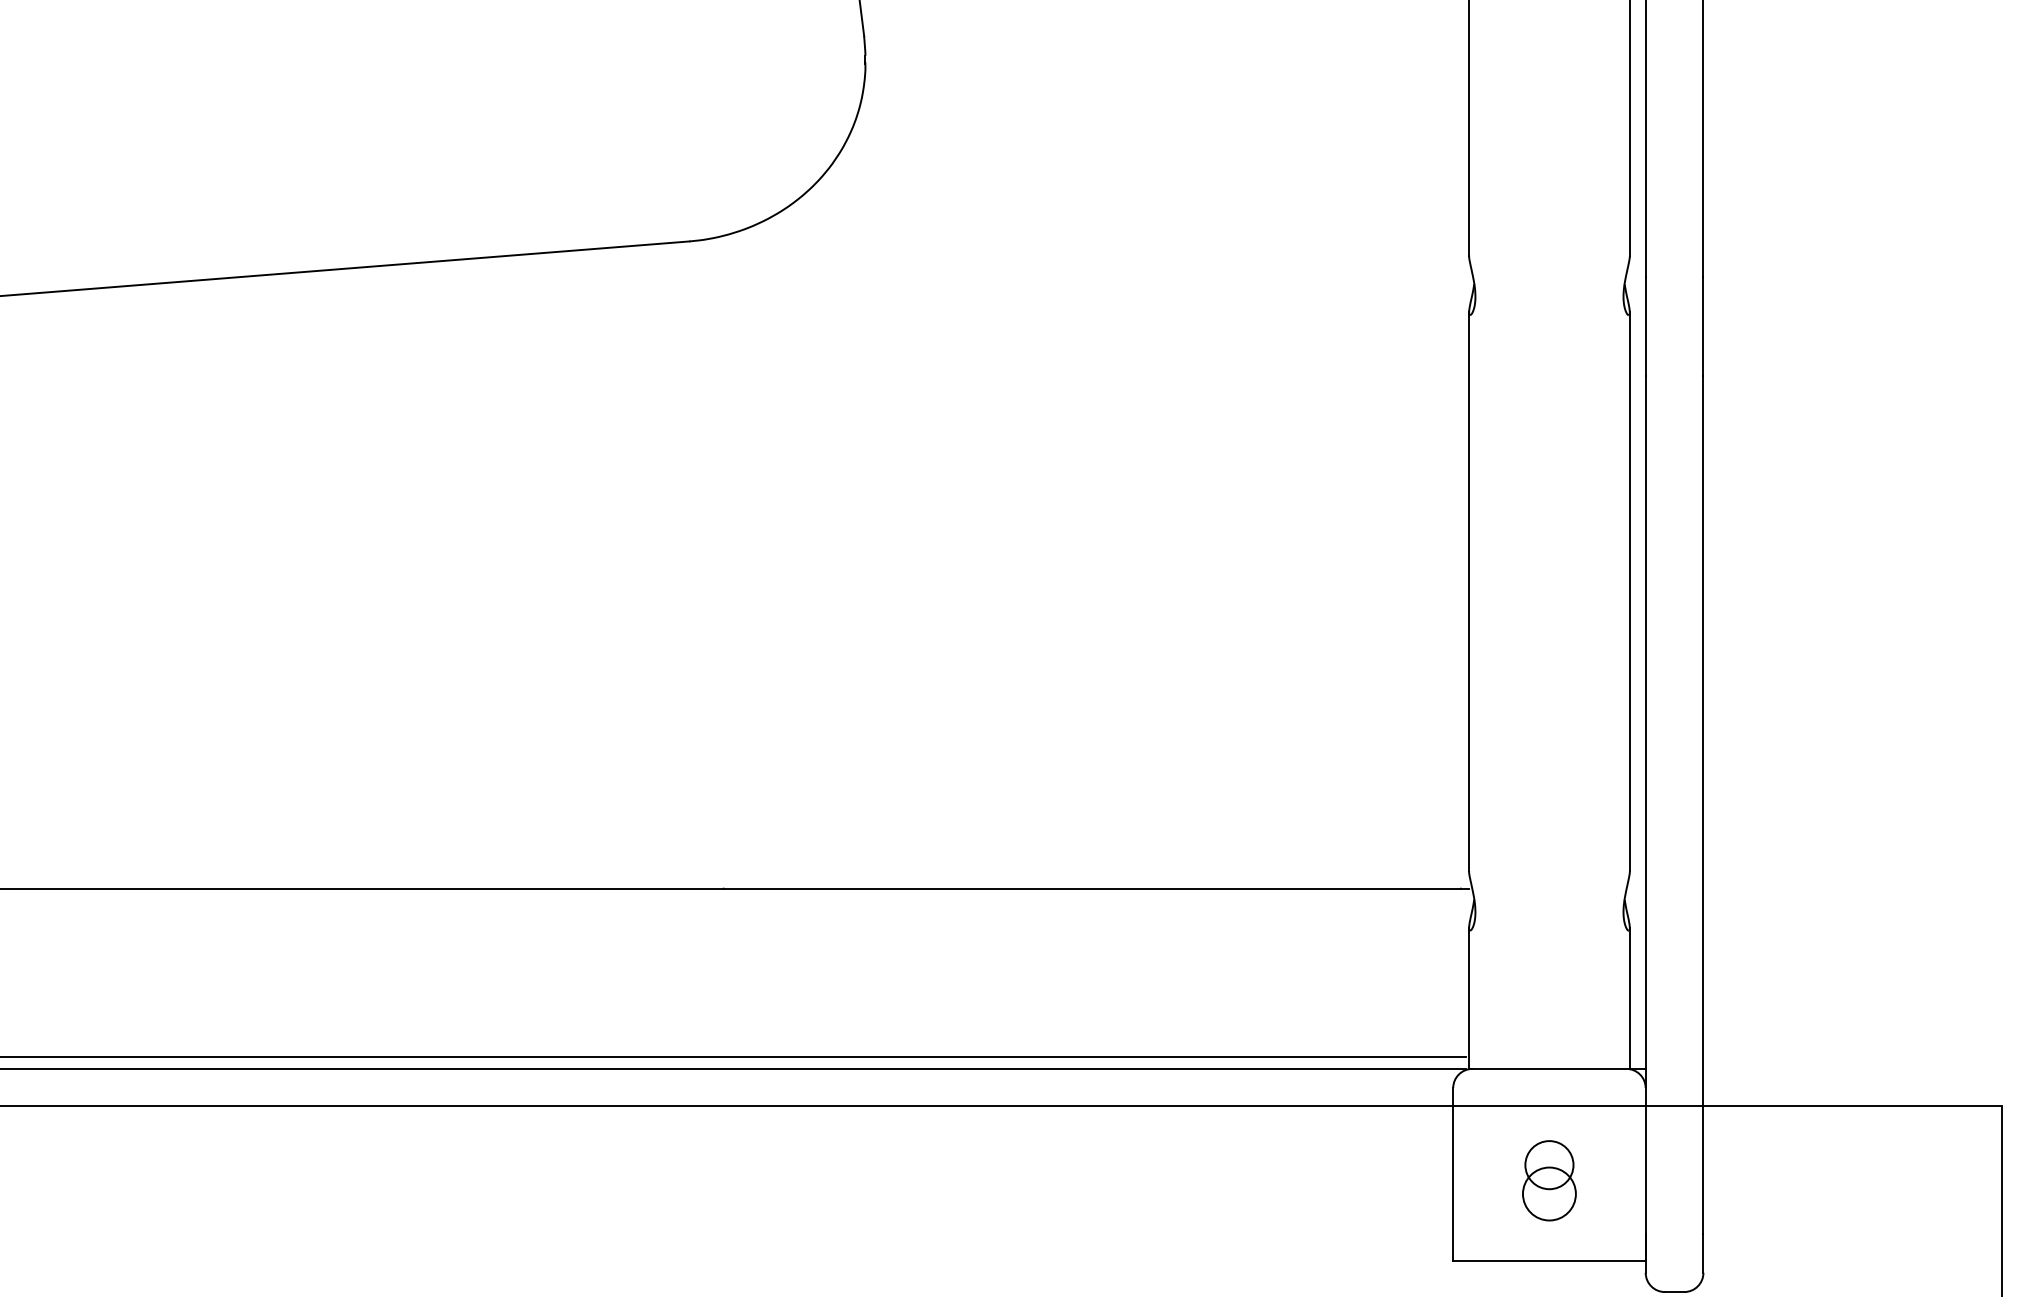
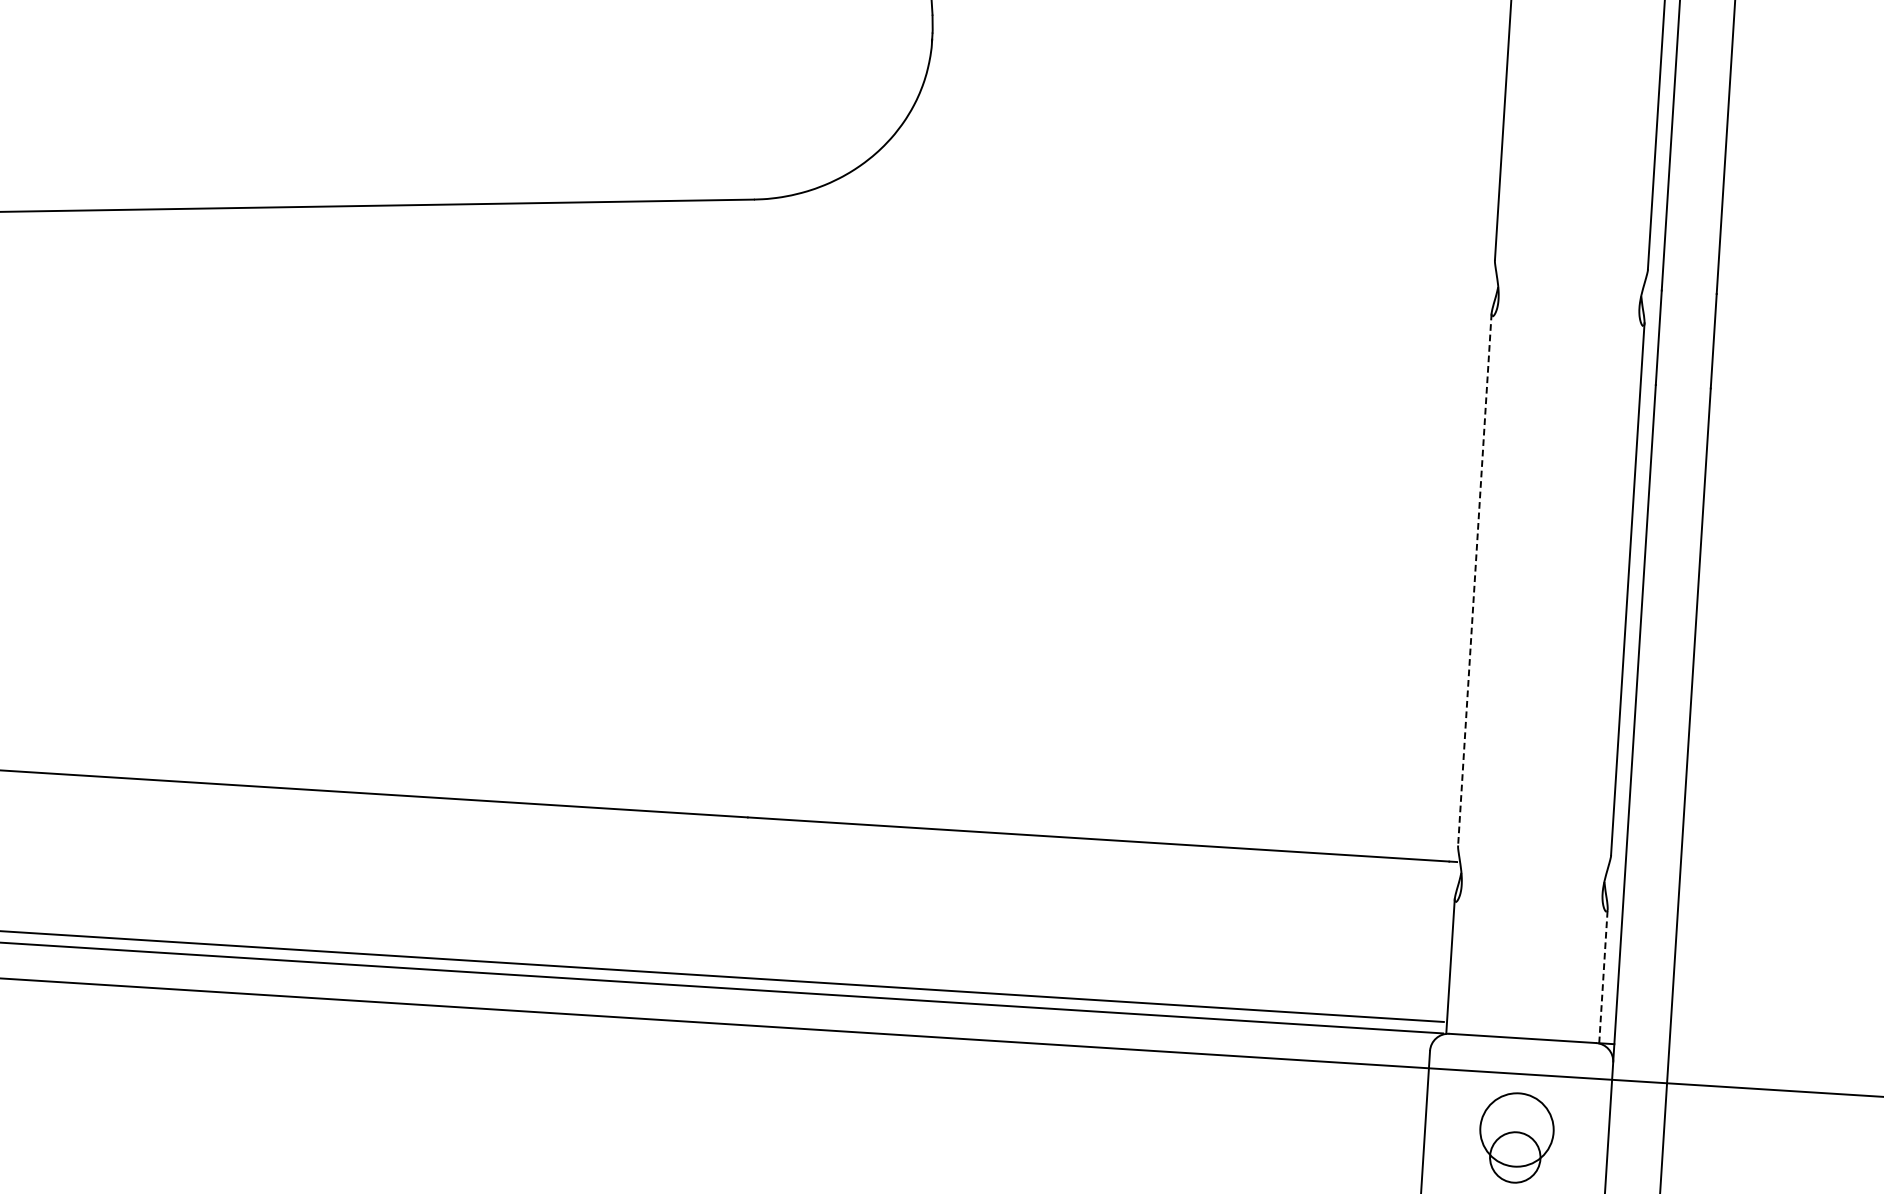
line: (1469, 592) -> (1475, 580), solid -> dashed
line: (1629, 998) -> (1603, 976), solid -> dashed
circle: (1549, 1165) -> (1517, 1130), size x1.6

